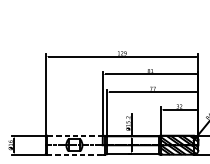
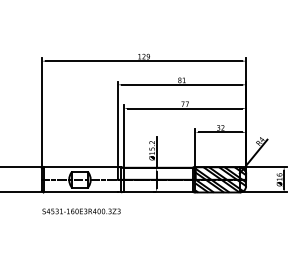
line: (74, 136) -> (80, 167), dashed -> solid
line: (75, 154) -> (81, 192), dashed -> solid

